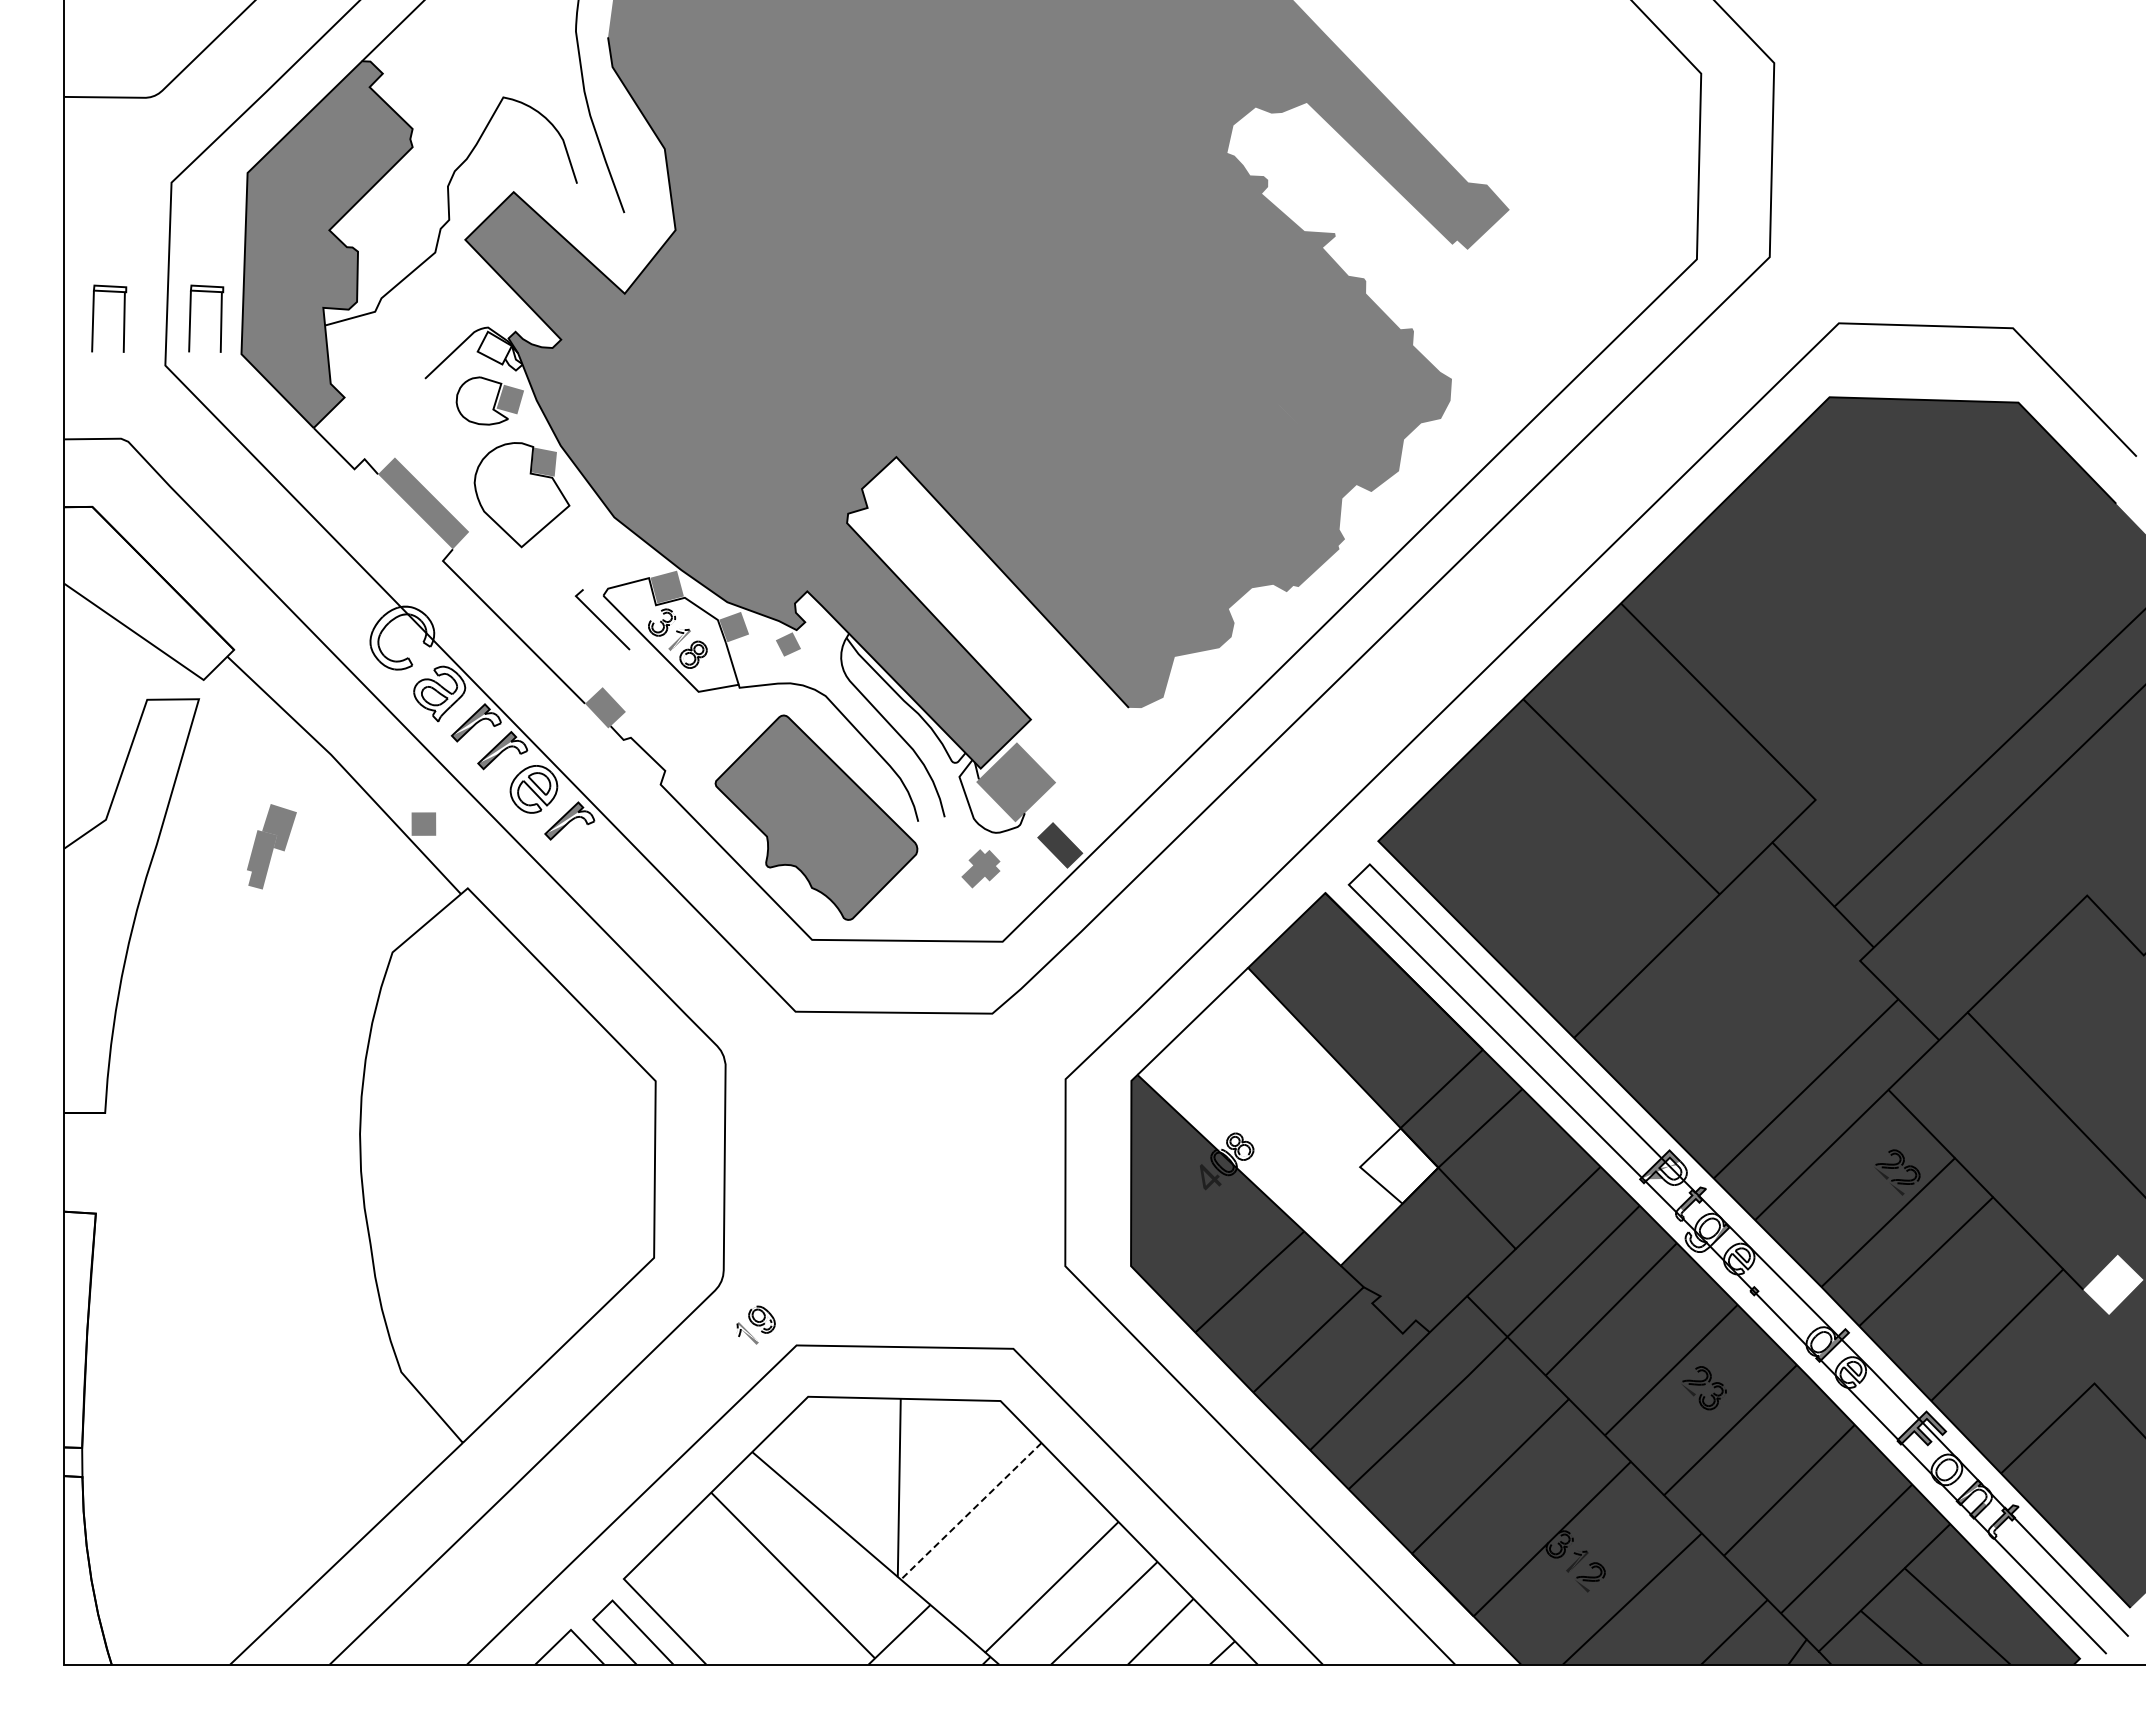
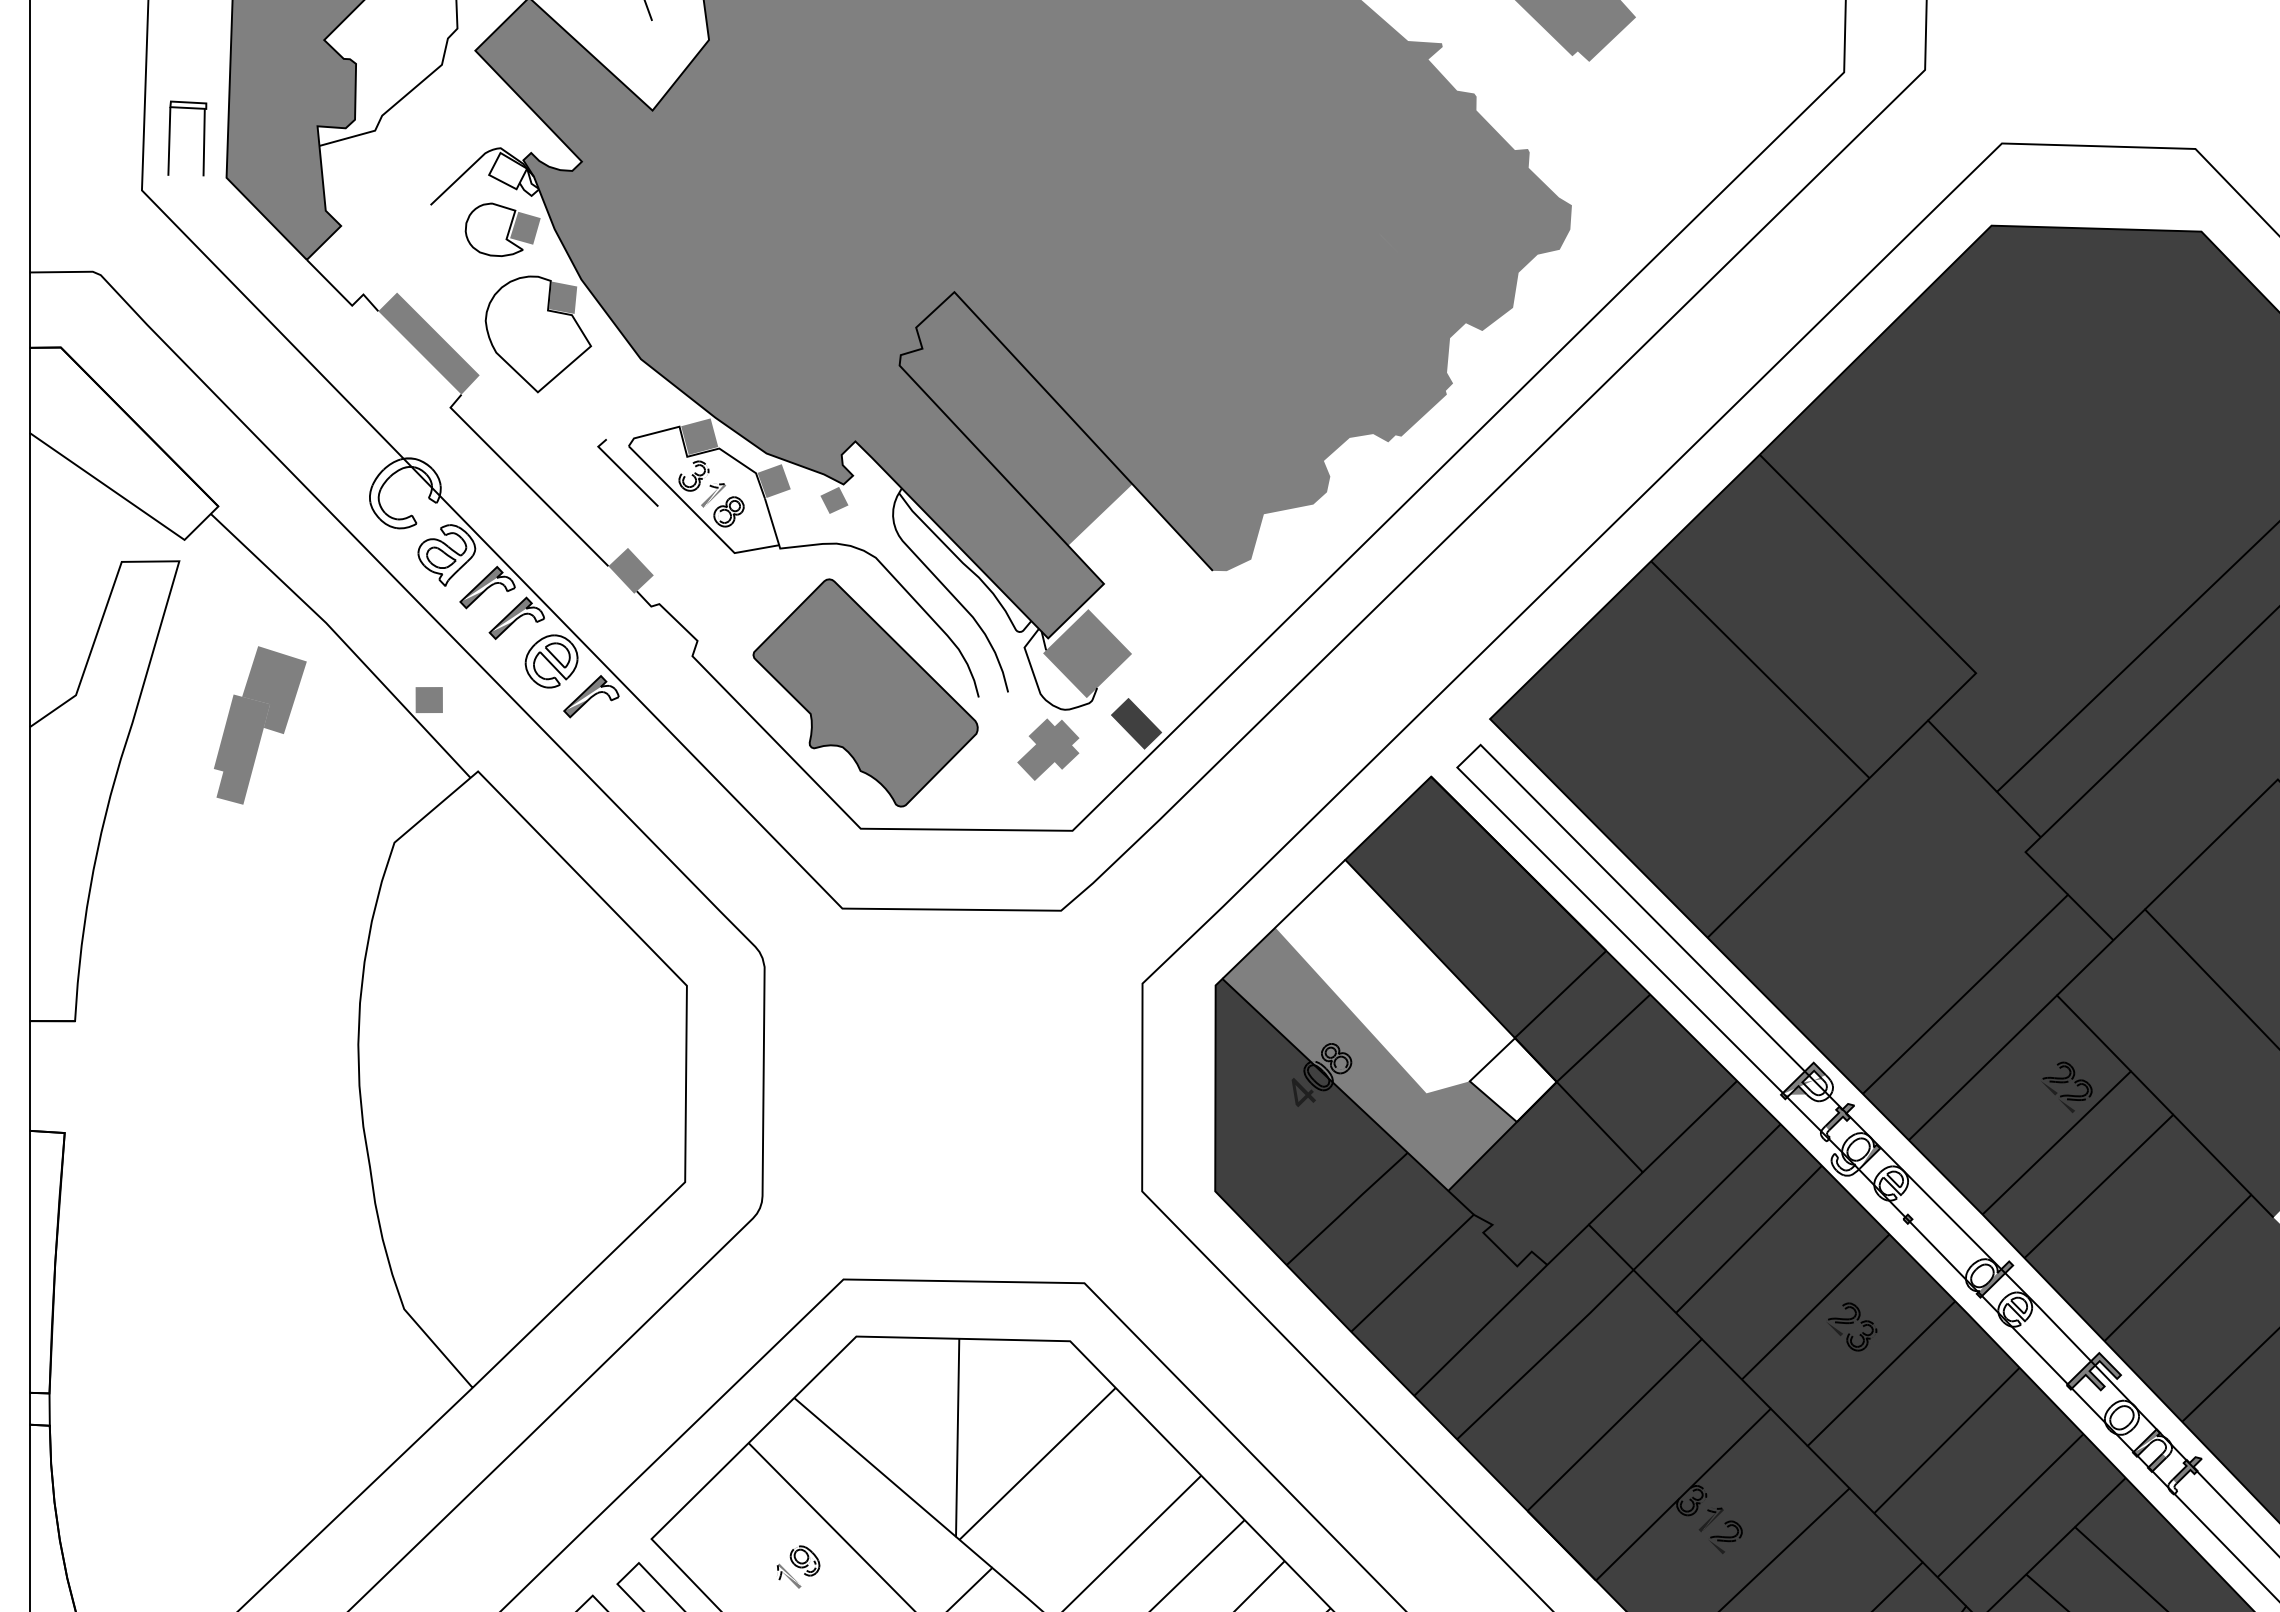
part: (123, 318) -> (95, 138), removed
fill: (951, 571) -> (1015, 419), added
part: (271, 846) -> (259, 724), size x1.67
part: (980, 868) -> (1047, 749), size x1.43
fill: (1269, 1146) -> (1369, 1058), added
part: (755, 1324) -> (797, 1566), moved
line: (971, 1511) -> (1037, 1464), dashed -> solid

